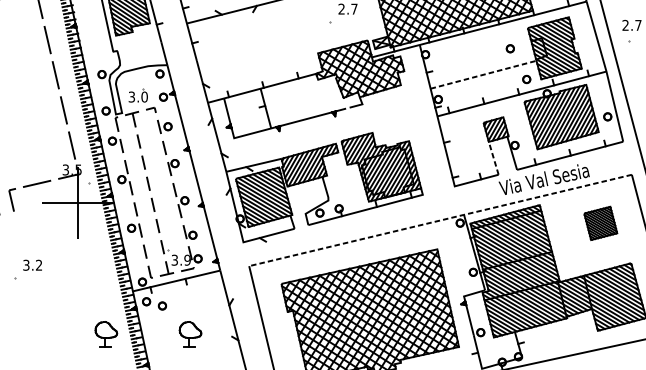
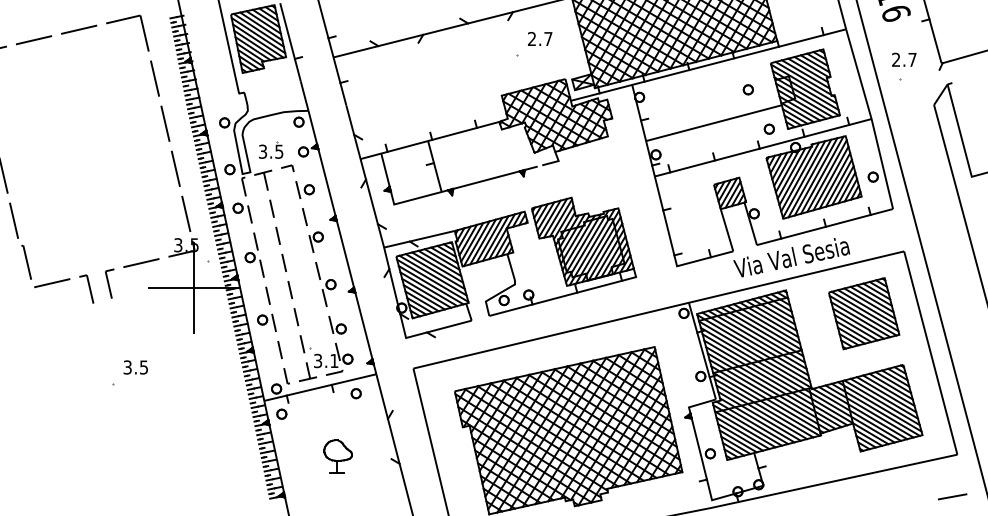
line: (483, 75) -> (714, 123), dashed -> solid
text: (144, 96) -> (279, 151), 3.0 -> 3.5
line: (494, 158) -> (727, 230), dashed -> solid
line: (440, 220) -> (658, 309), dashed -> solid
part: (600, 223) -> (864, 313), size x1.67
text: (187, 259) -> (334, 360), 3.9 -> 3.1
text: (38, 265) -> (143, 367), 3.2 -> 3.5
part: (161, 305) -> (355, 393), moved
part: (105, 334) -> (229, 456), removed

